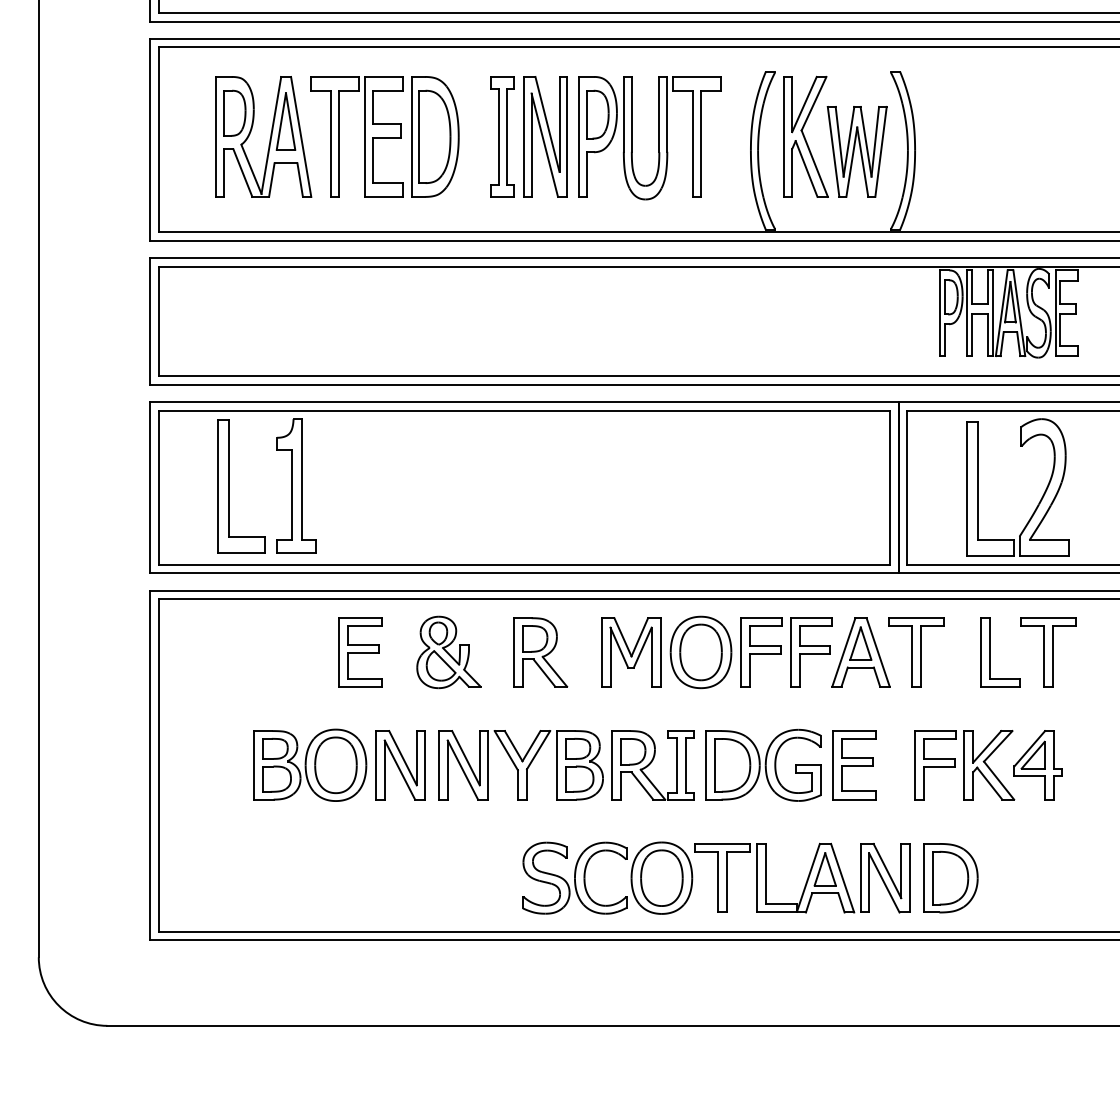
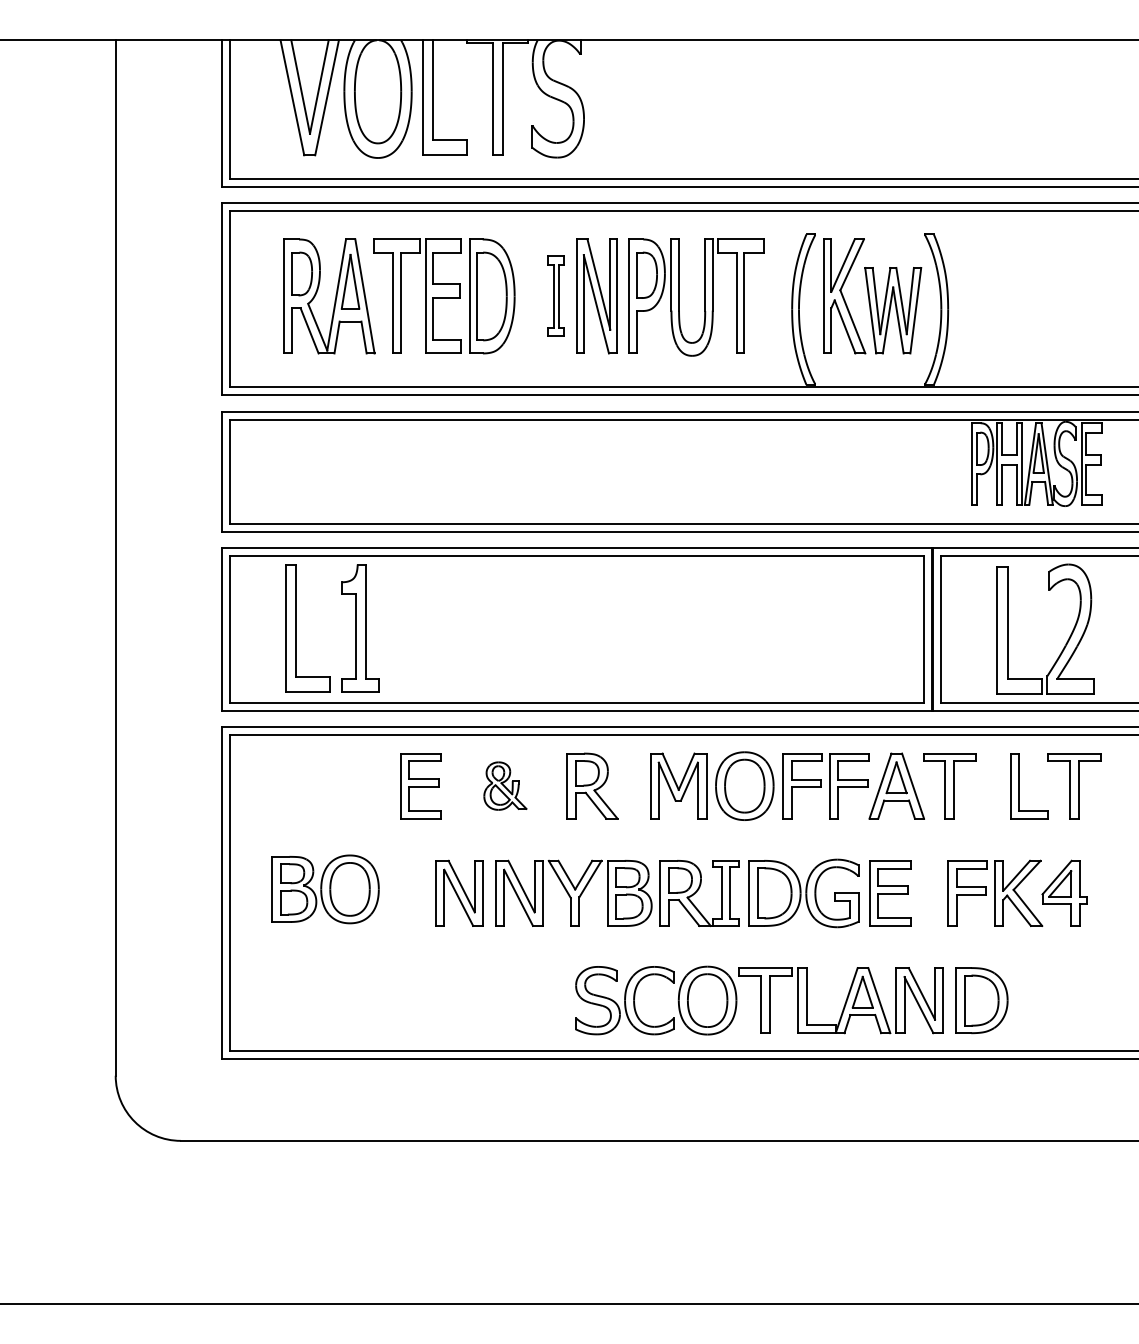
part: (501, 135) -> (555, 295), size x0.7
part: (449, 651) -> (505, 785), size x0.7
part: (310, 765) -> (325, 889), moved

